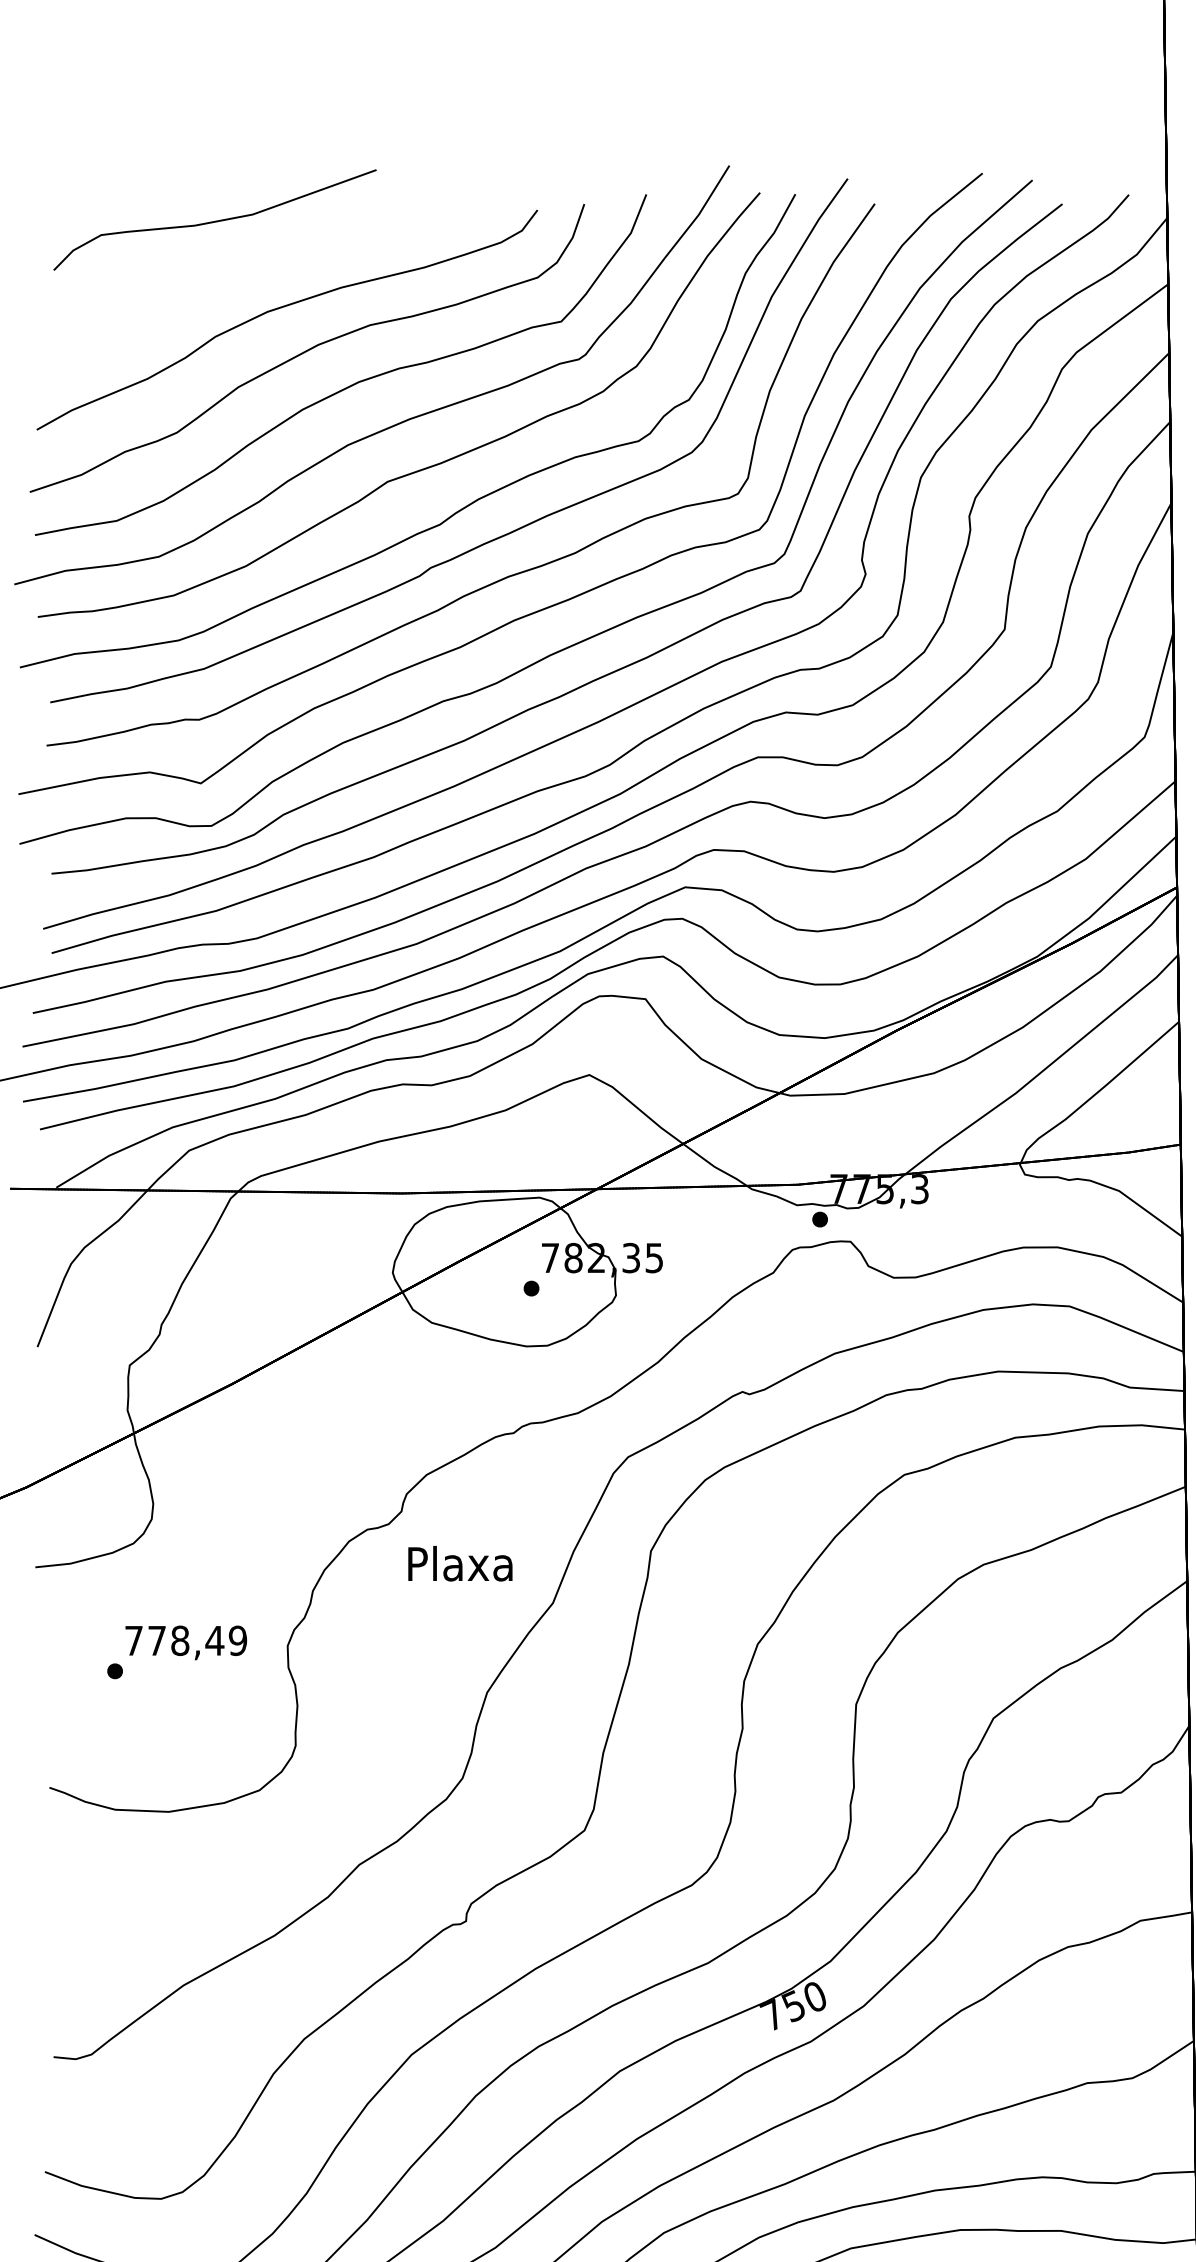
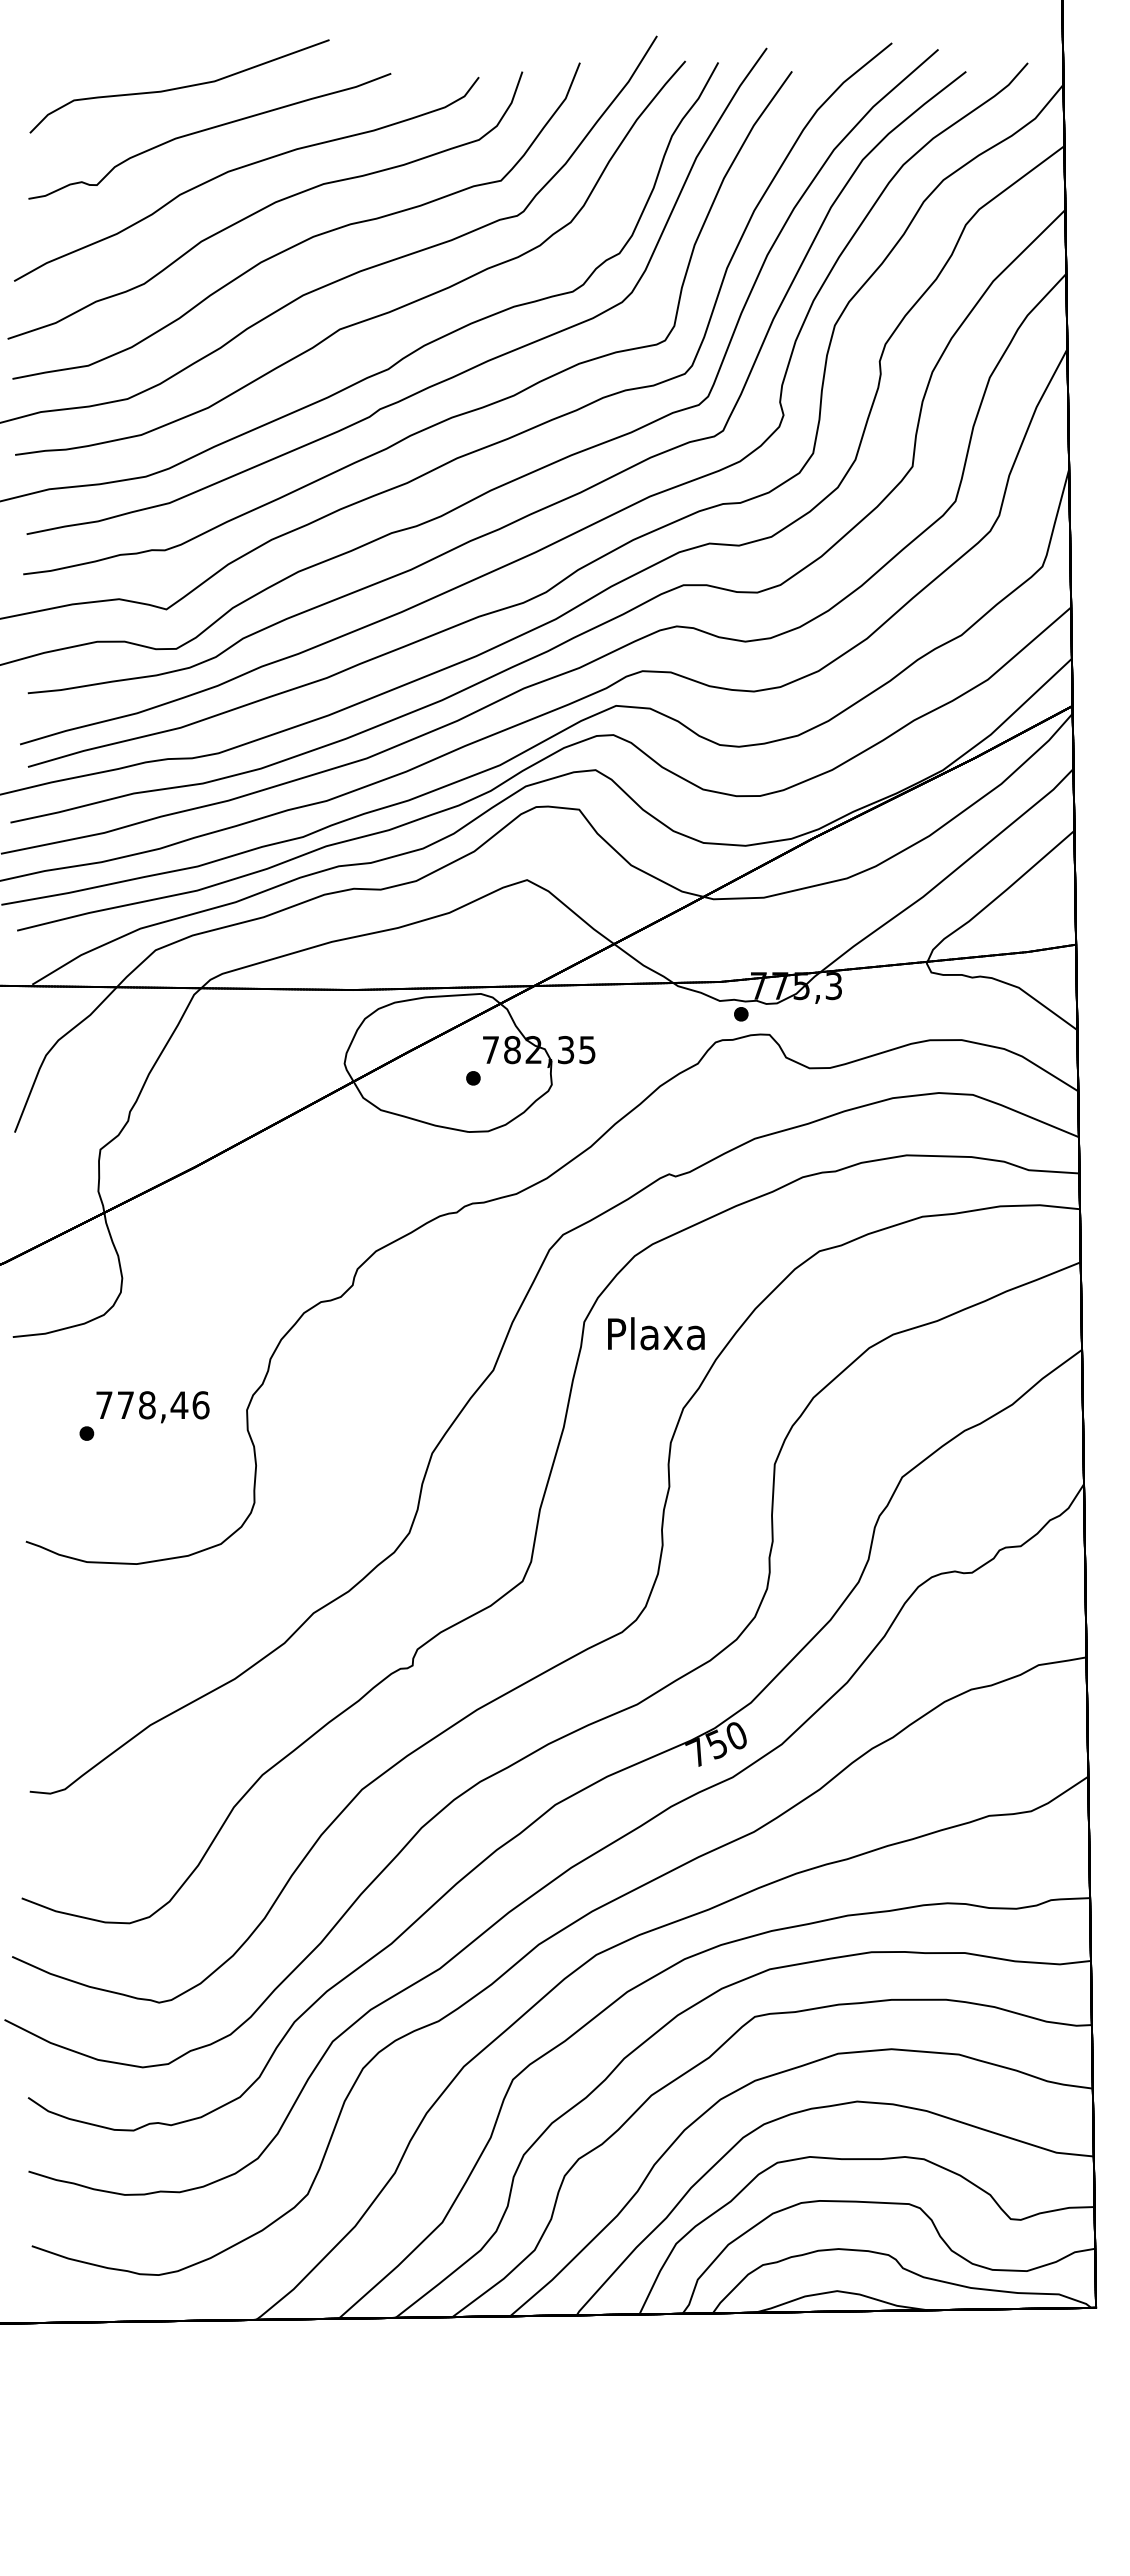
curve: (245, 267) -> (207, 130), added
text: (460, 1563) -> (656, 1333), moved
text: (237, 1641) -> (200, 1405), 778,49 -> 778,46

